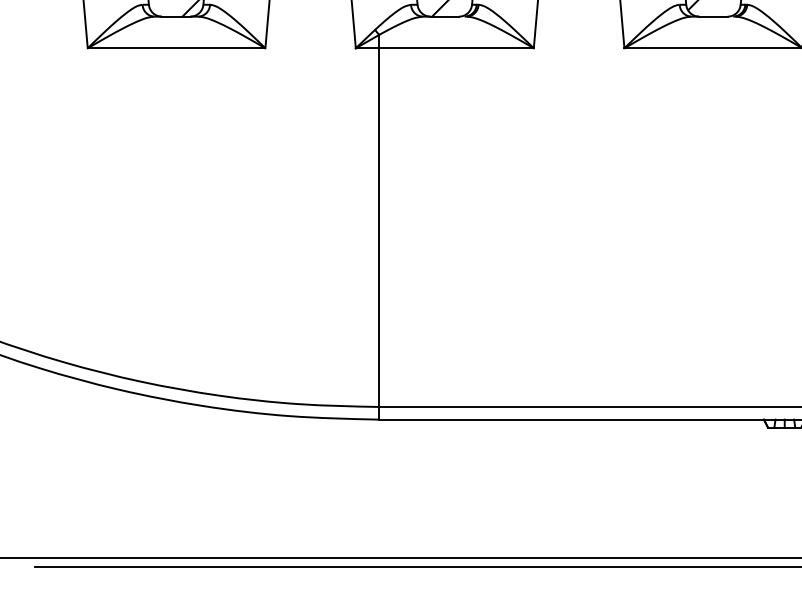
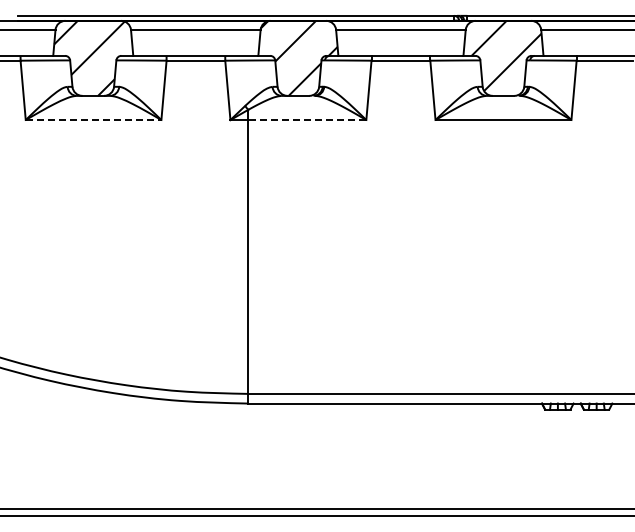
line: (176, 48) -> (93, 120), solid -> dashed
line: (456, 48) -> (307, 120), solid -> dashed

